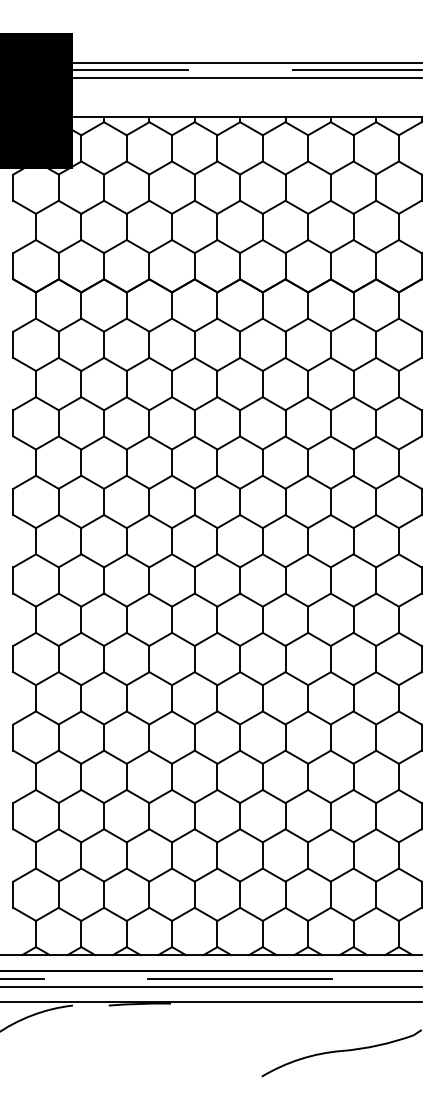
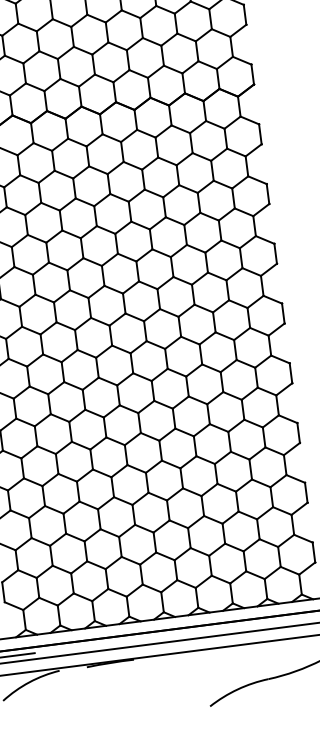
line: (239, 978) -> (183, 633), removed

